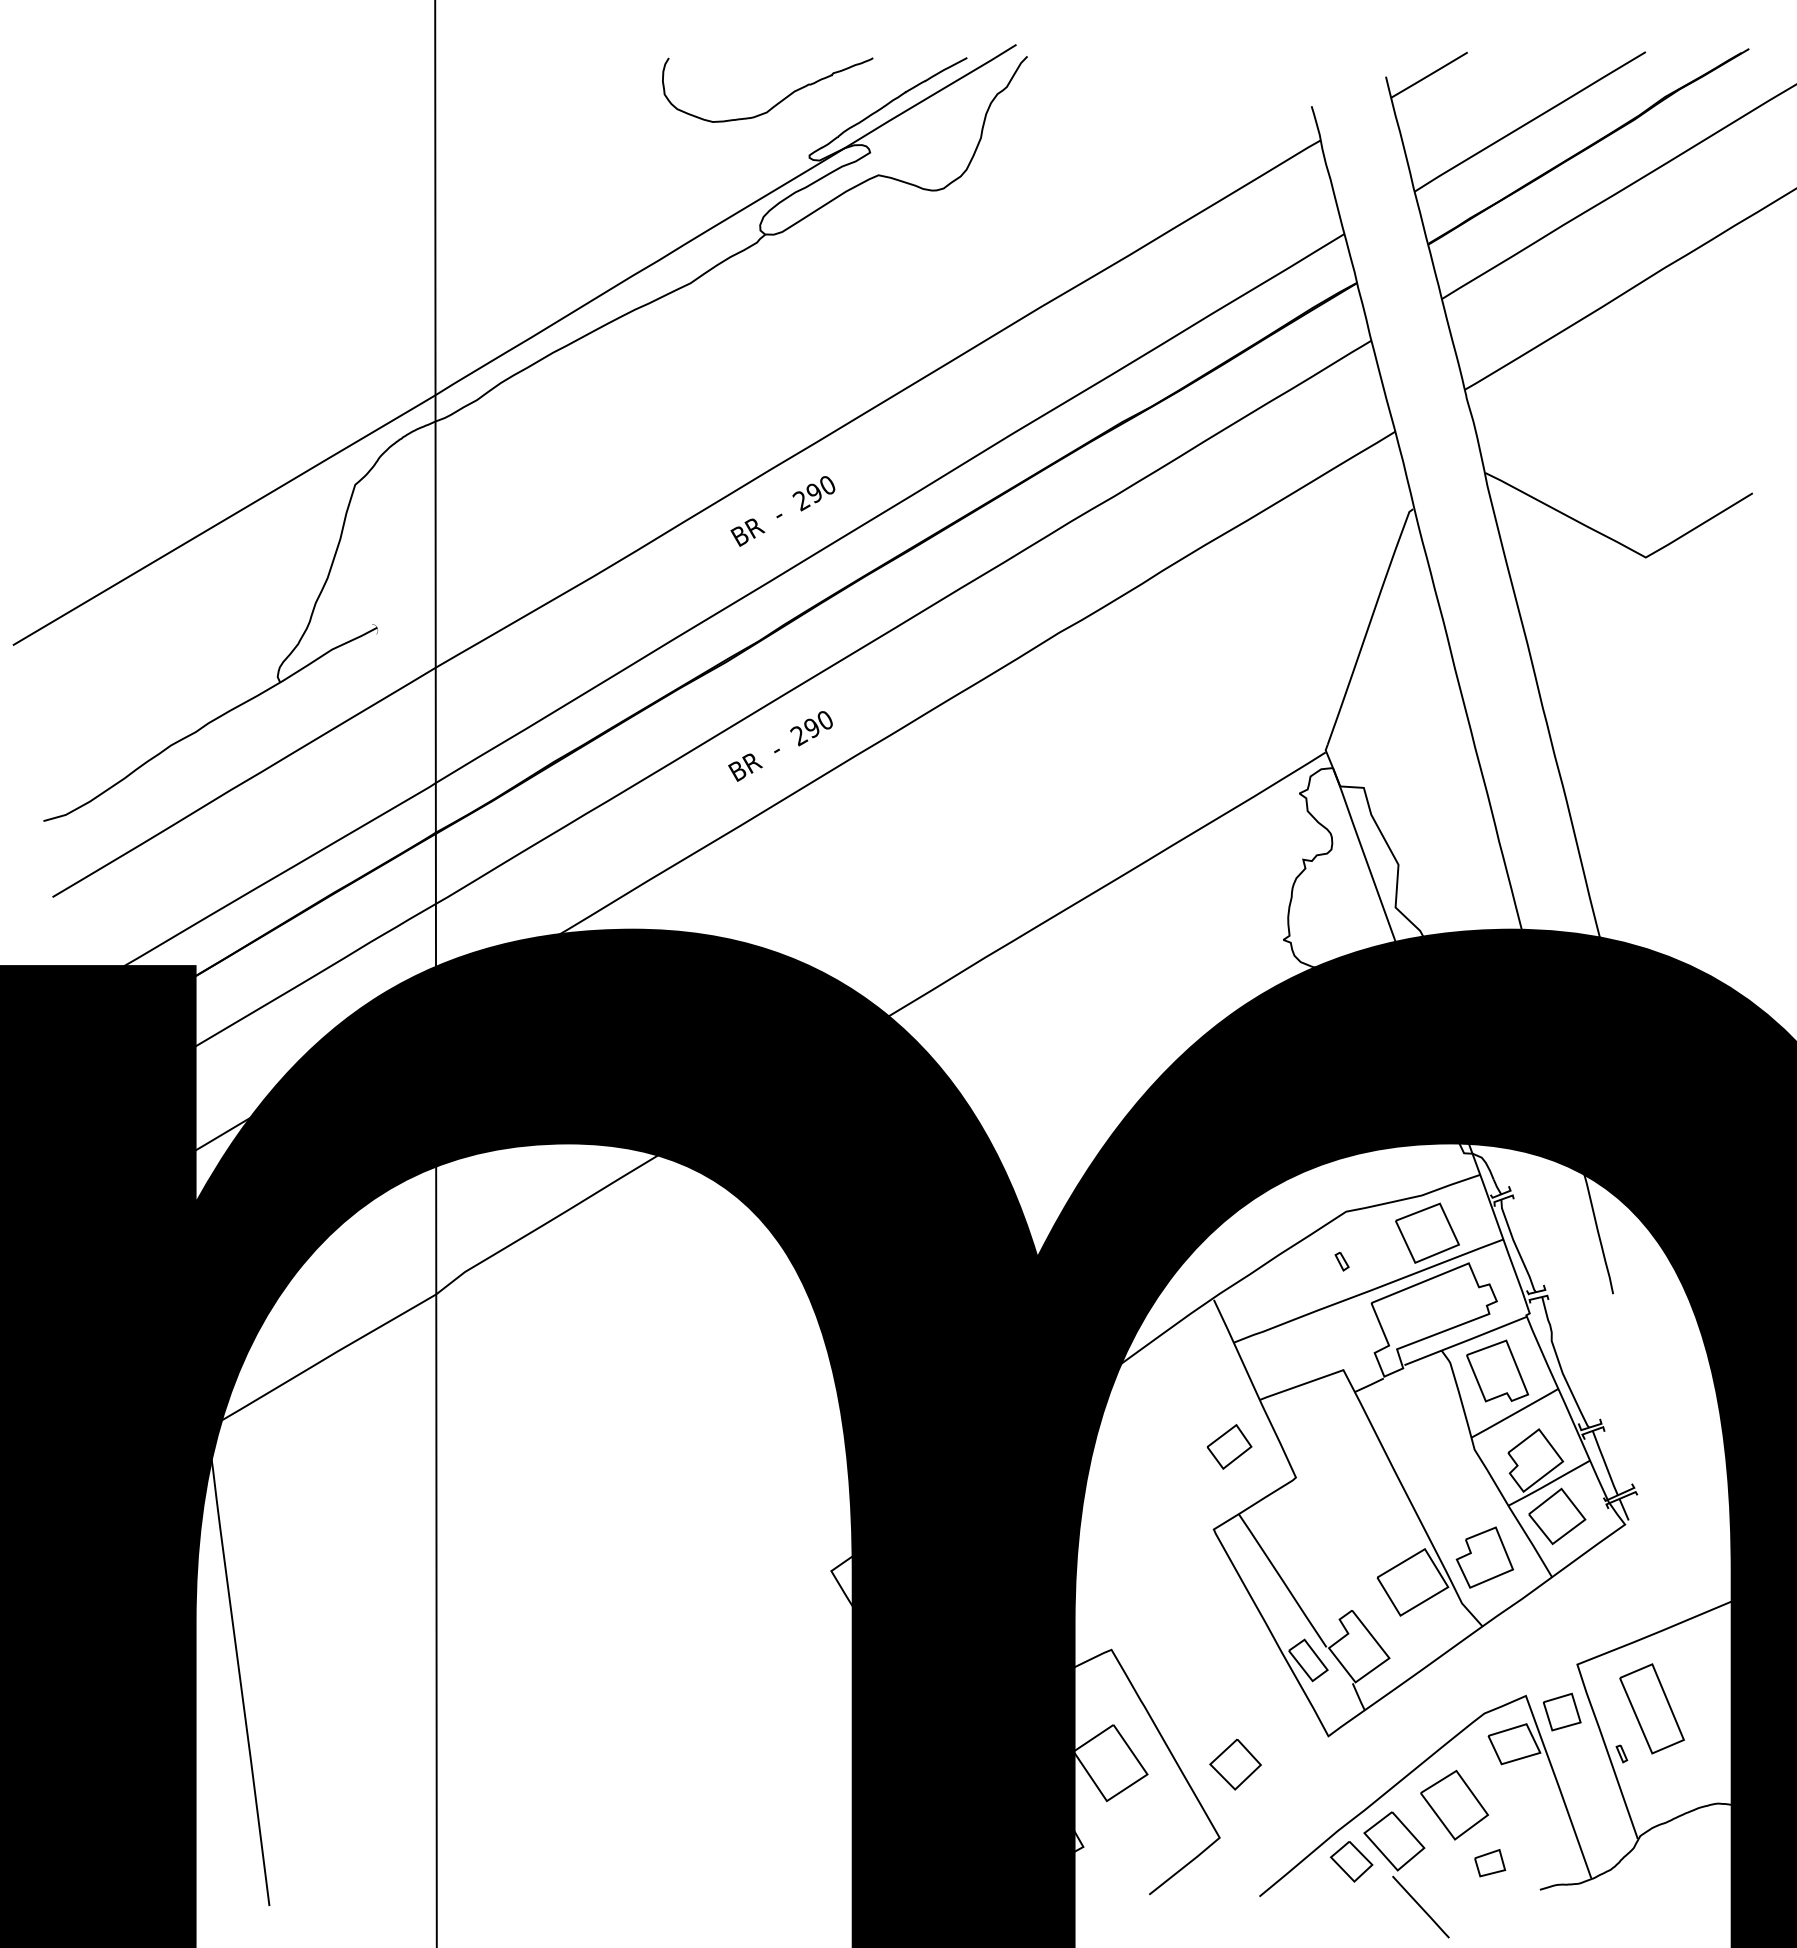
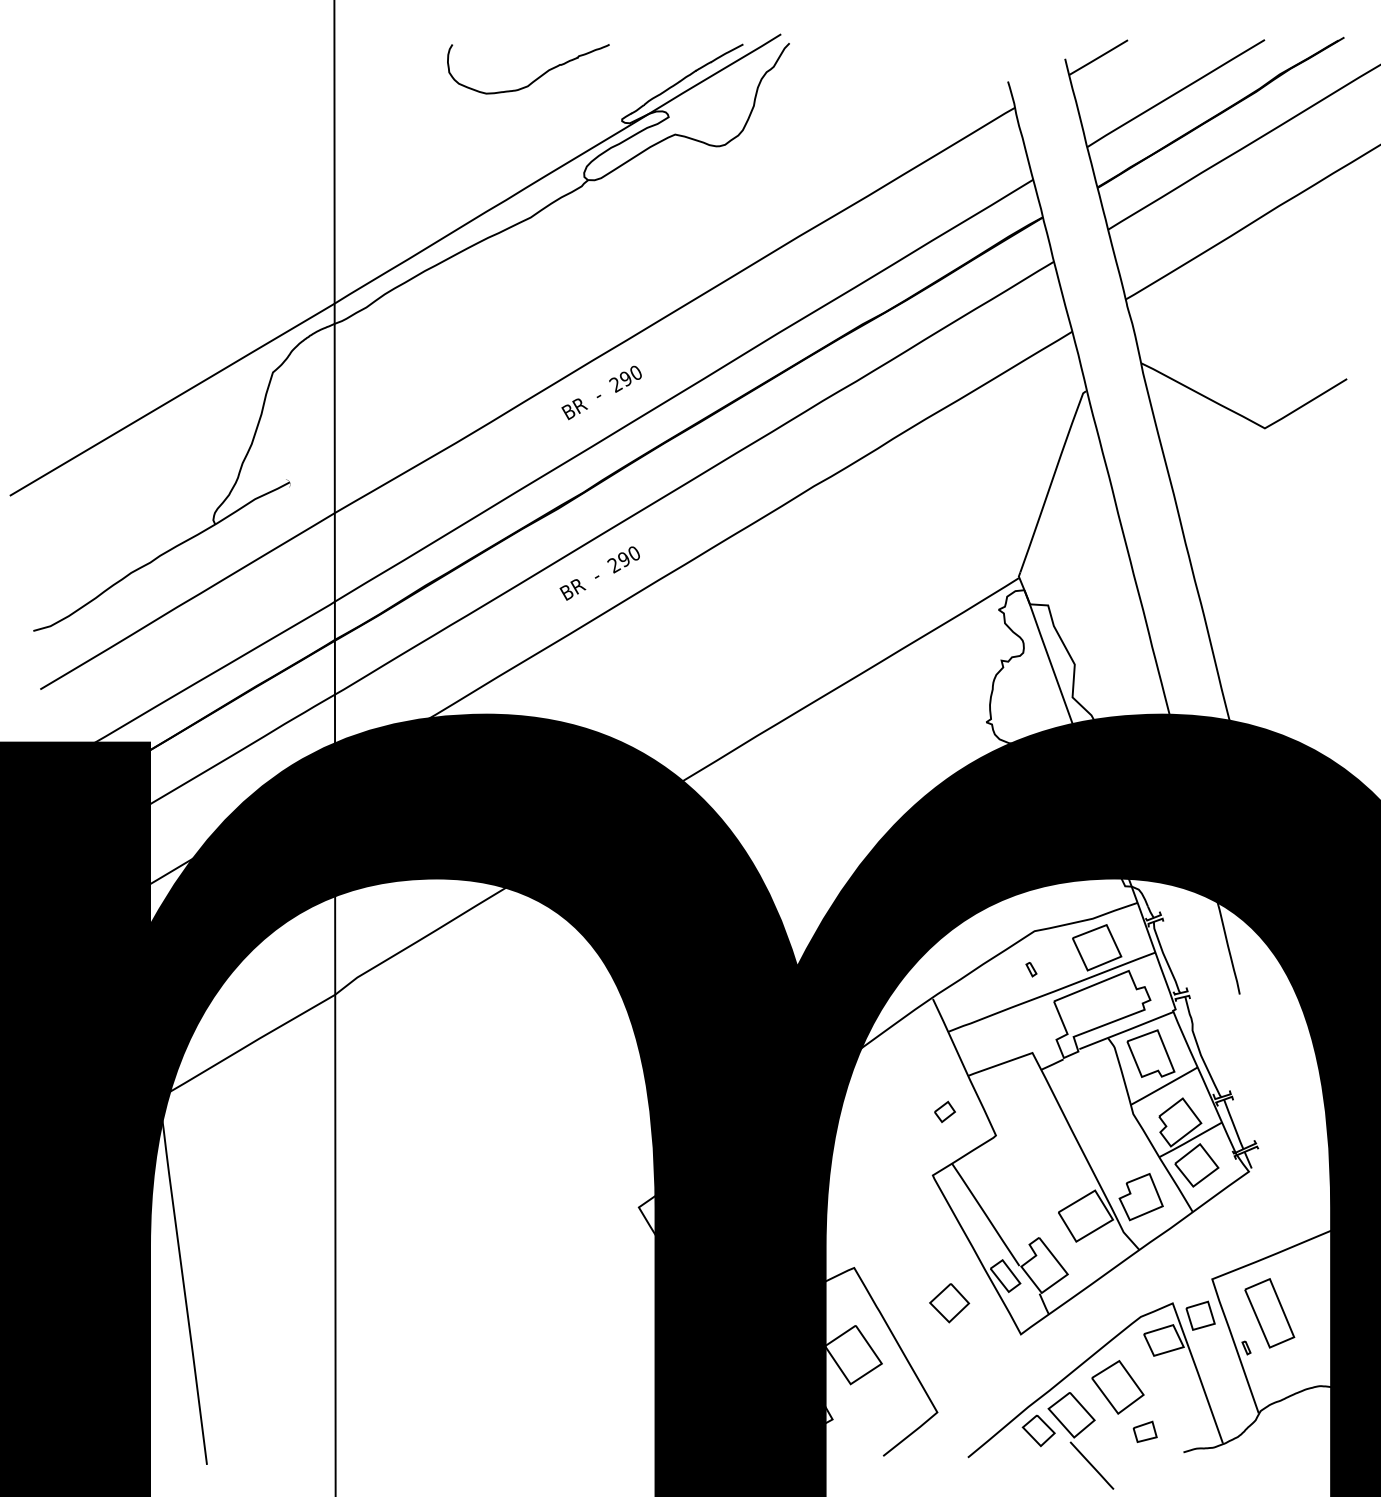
curve: (776, 103) -> (535, 79), moved
part: (1229, 1446) -> (944, 1111), size x0.6
part: (1235, 1764) -> (949, 1303), moved

